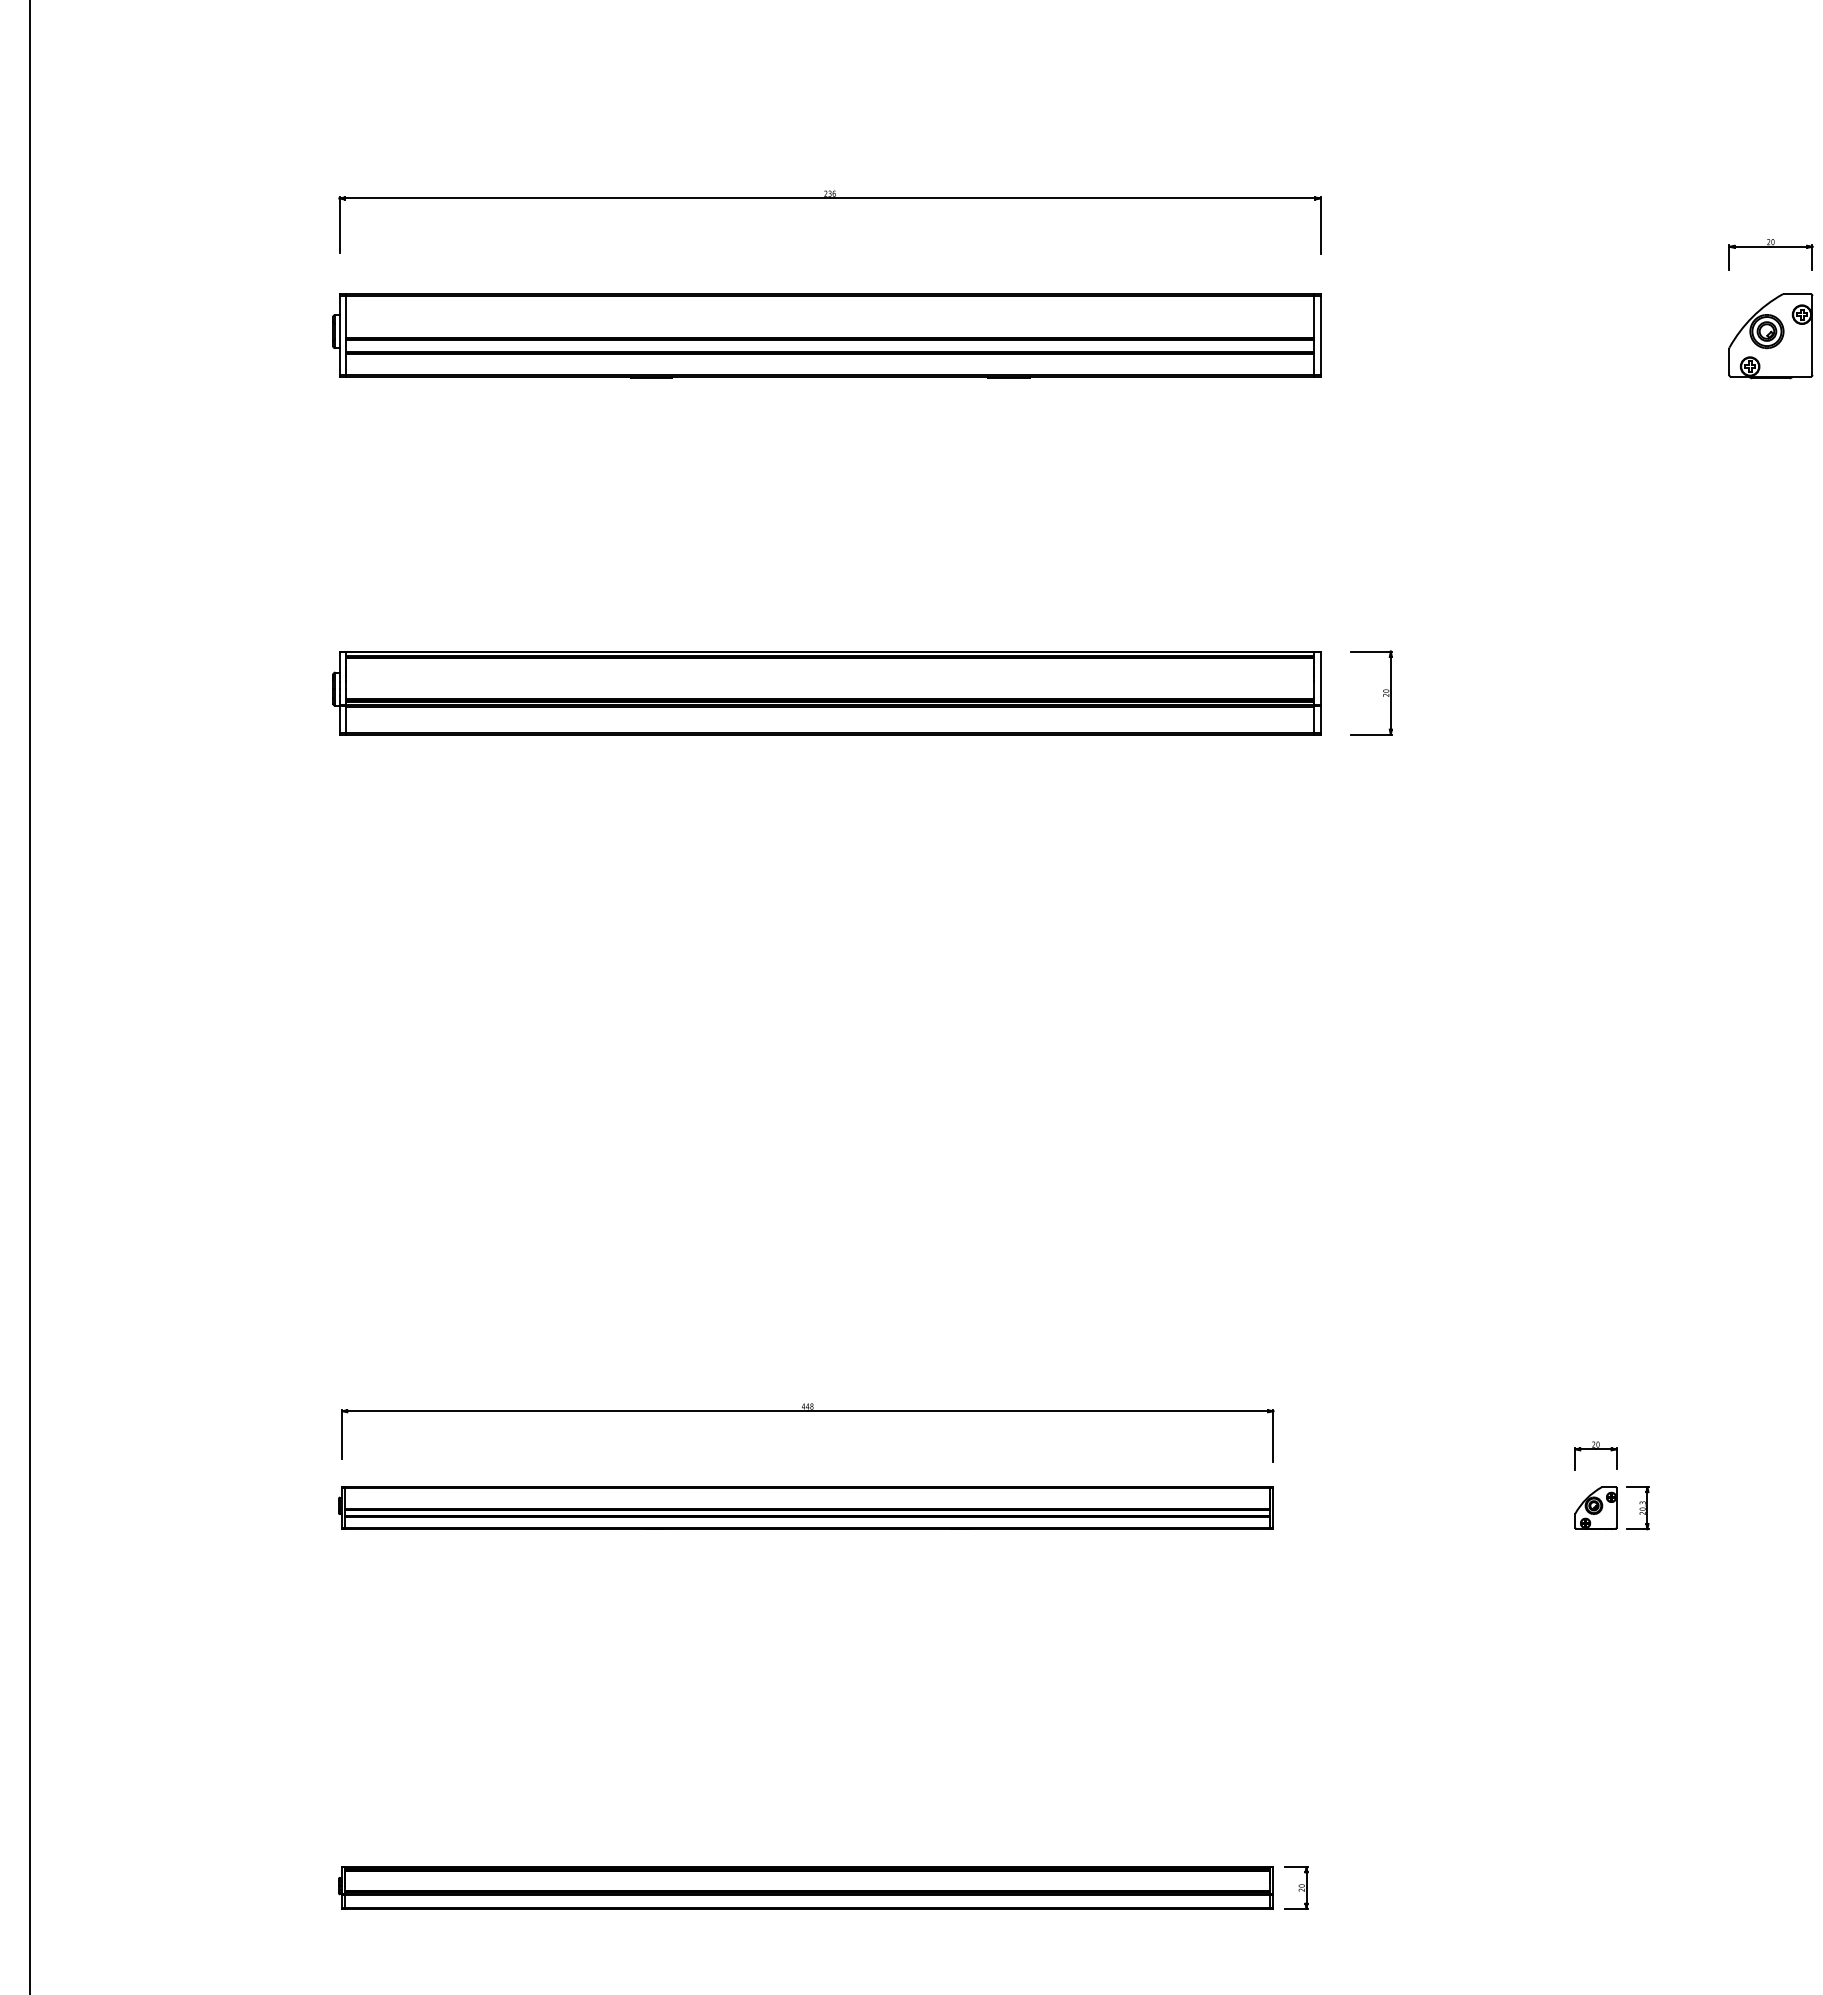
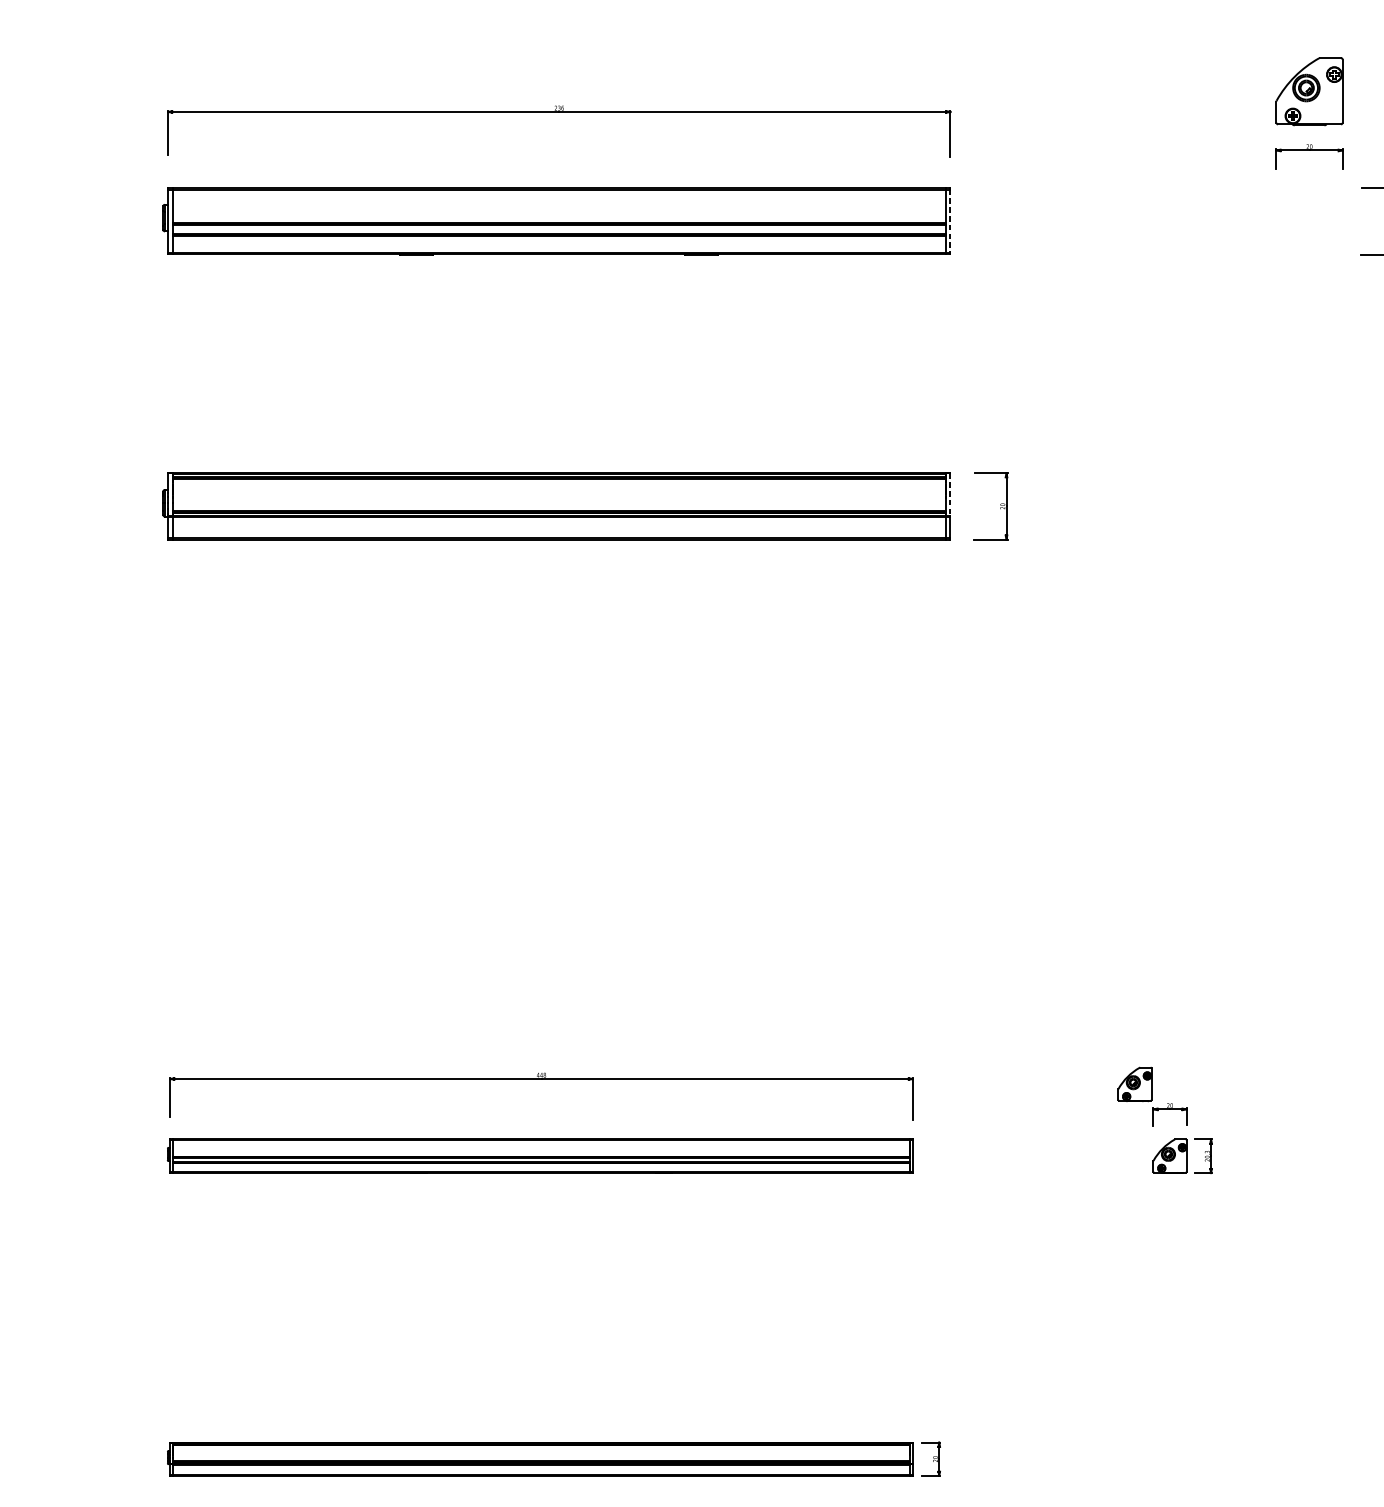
line: (1320, 336) -> (950, 222), solid -> dashed
part: (1770, 336) -> (1309, 92), moved
line: (1320, 678) -> (950, 494), solid -> dashed
part: (1551, 1417) -> (1134, 1083), added

